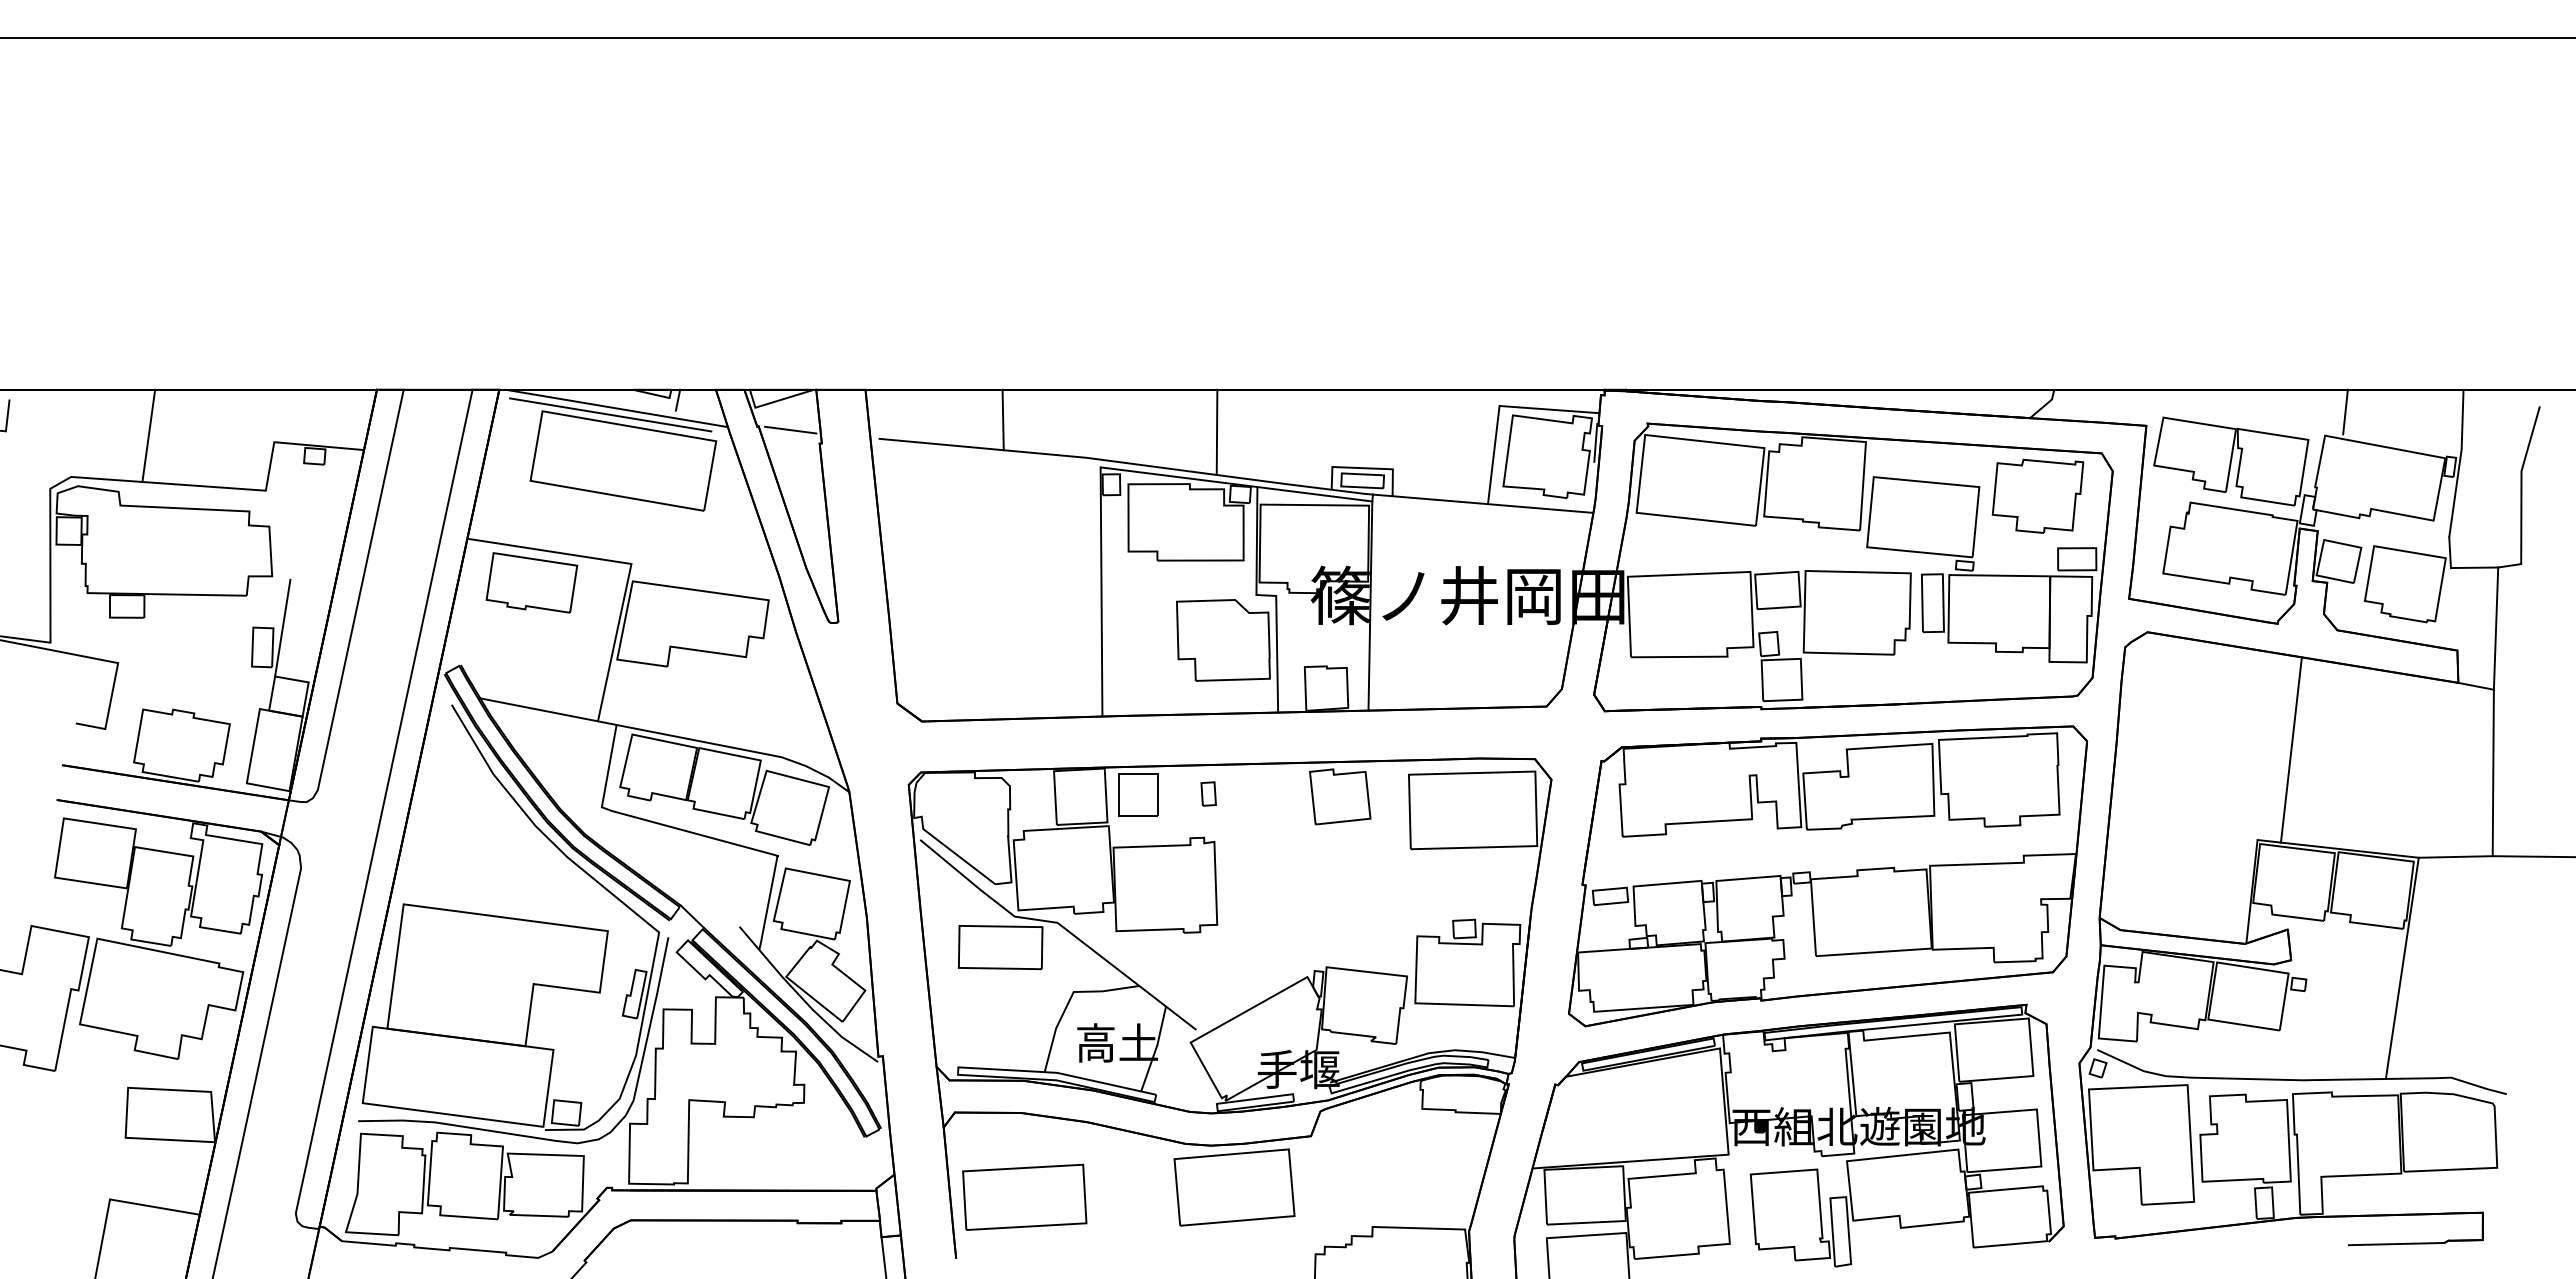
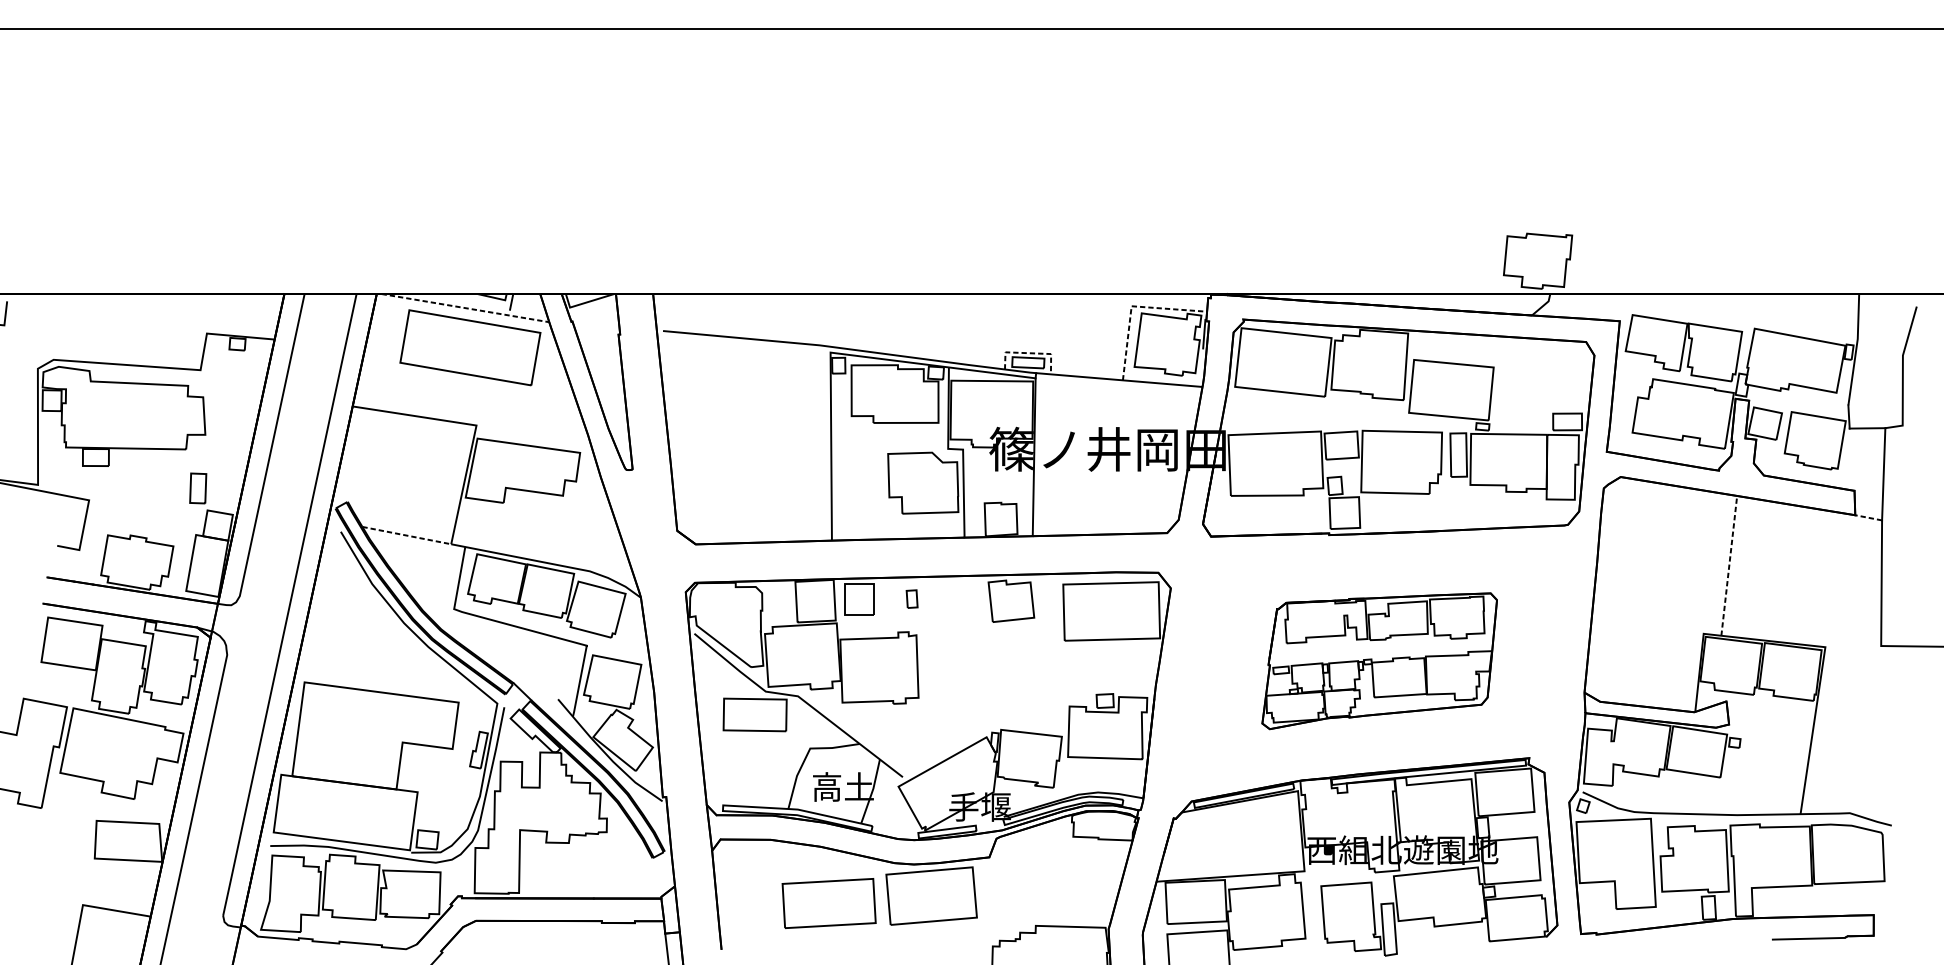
line: (1500, 406) -> (1132, 306), solid -> dashed
line: (616, 408) -> (465, 308), solid -> dashed
line: (2345, 411) -> (1770, 310), removed
line: (610, 414) -> (460, 312), removed
line: (1002, 419) -> (756, 316), removed
line: (790, 429) -> (596, 324), removed
line: (1216, 432) -> (918, 326), removed
line: (148, 435) -> (112, 328), removed
line: (1365, 468) -> (1030, 353), solid -> dashed
part: (2037, 495) -> (1537, 260), moved
part: (531, 582) -> (401, 439), removed
line: (282, 627) -> (213, 473), removed
line: (2475, 686) -> (1868, 517), solid -> dashed
line: (539, 709) -> (407, 535), solid -> dashed
line: (2291, 749) -> (1729, 565), solid -> dashed
line: (2455, 856) -> (1853, 646), removed
part: (1828, 876) -> (1379, 661), size x0.6
part: (1024, 1196) -> (828, 902), moved

